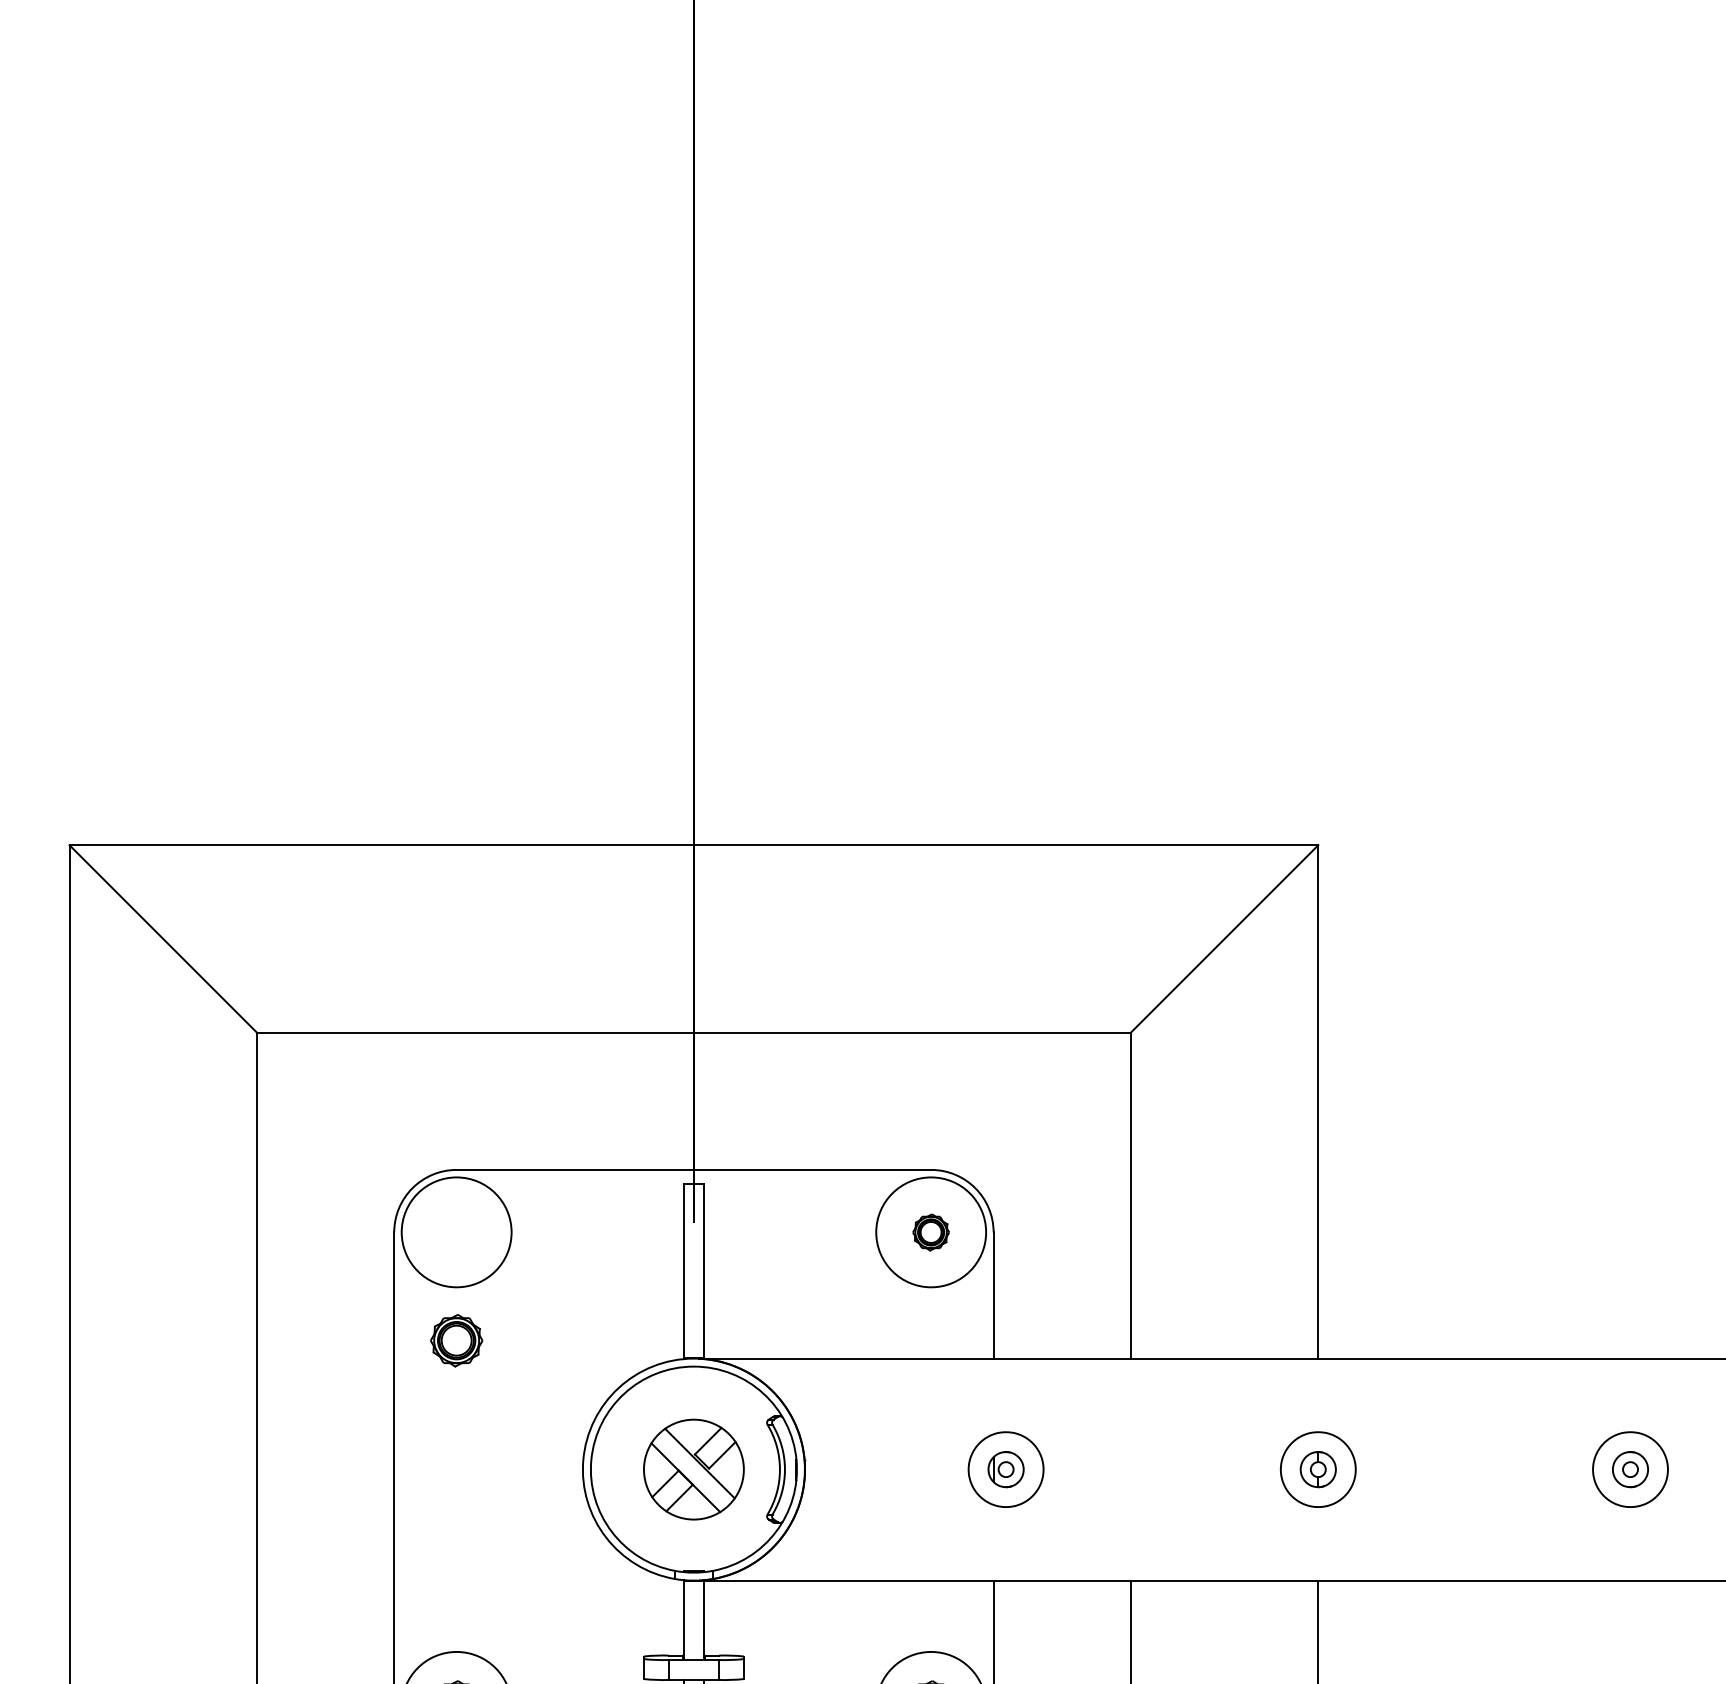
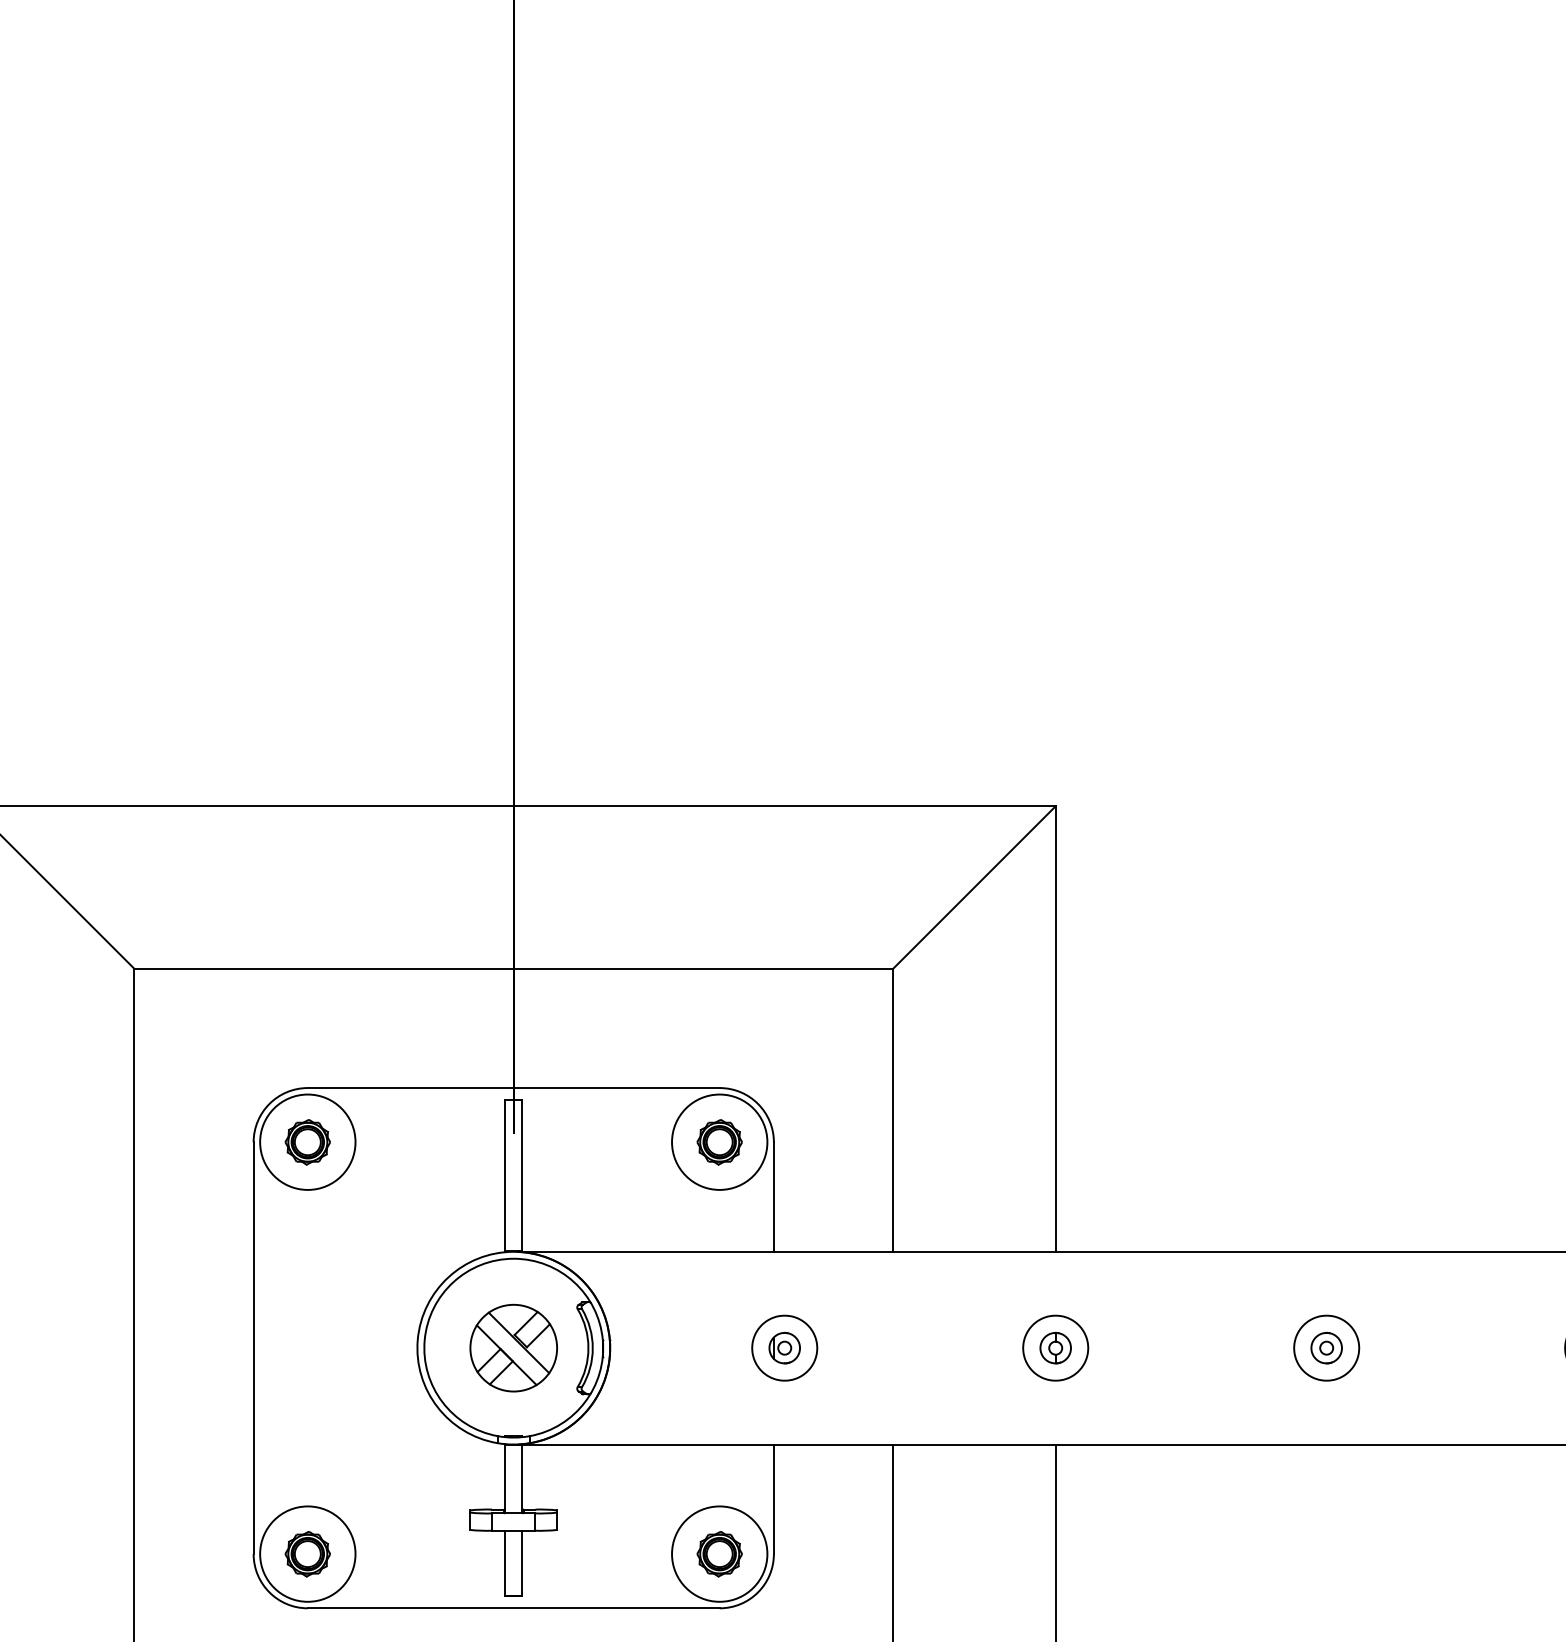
part: (930, 1232) -> (719, 1142), size x1.43
part: (456, 1340) -> (307, 1142), moved

